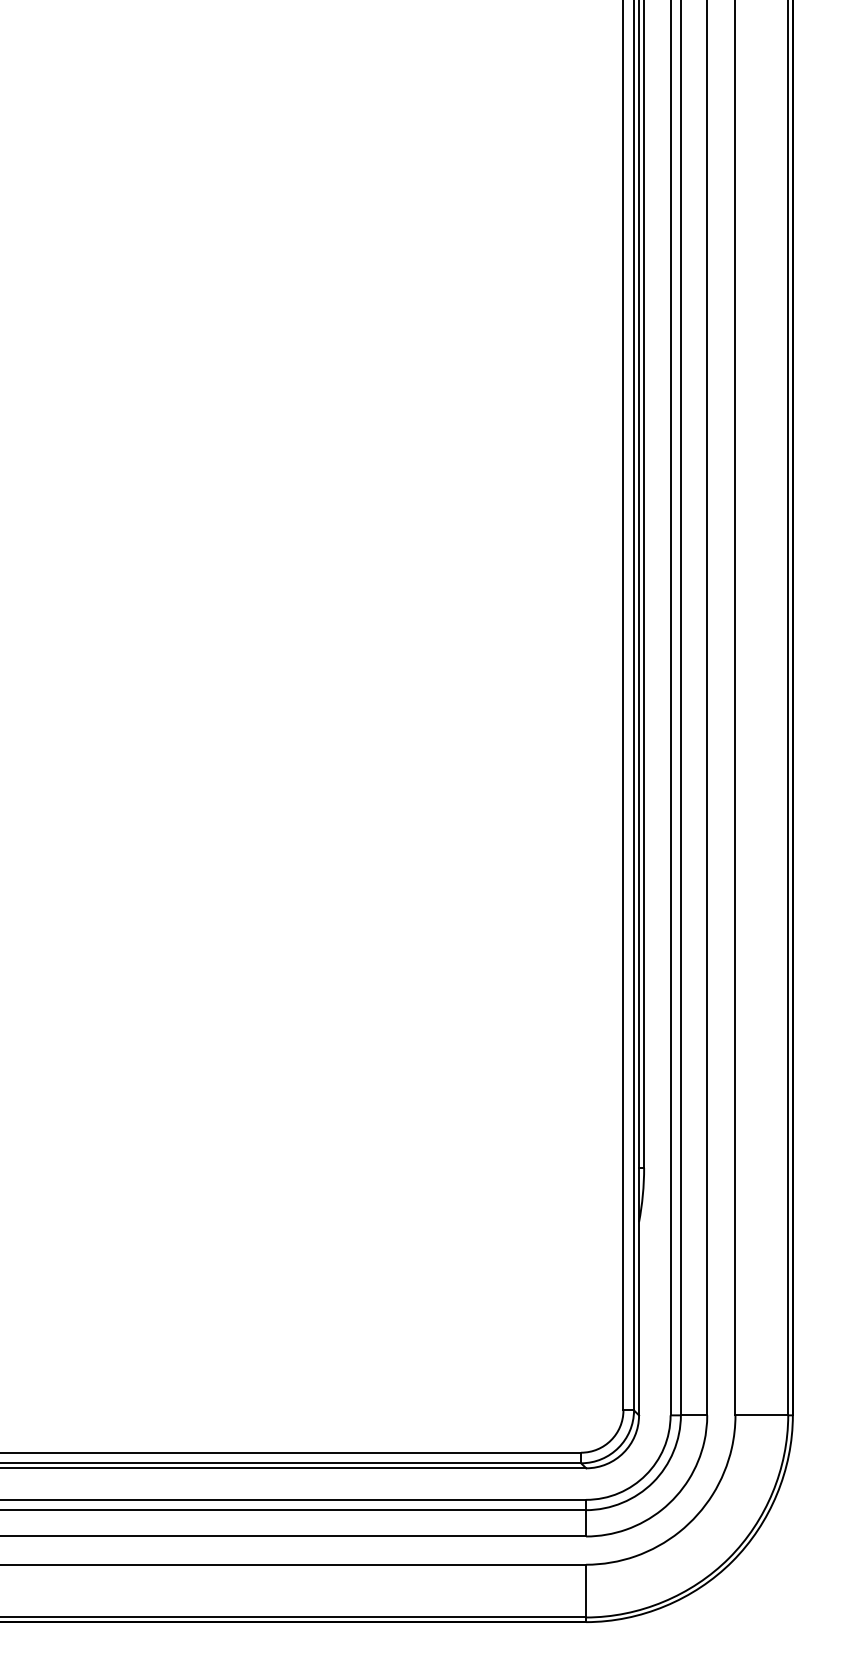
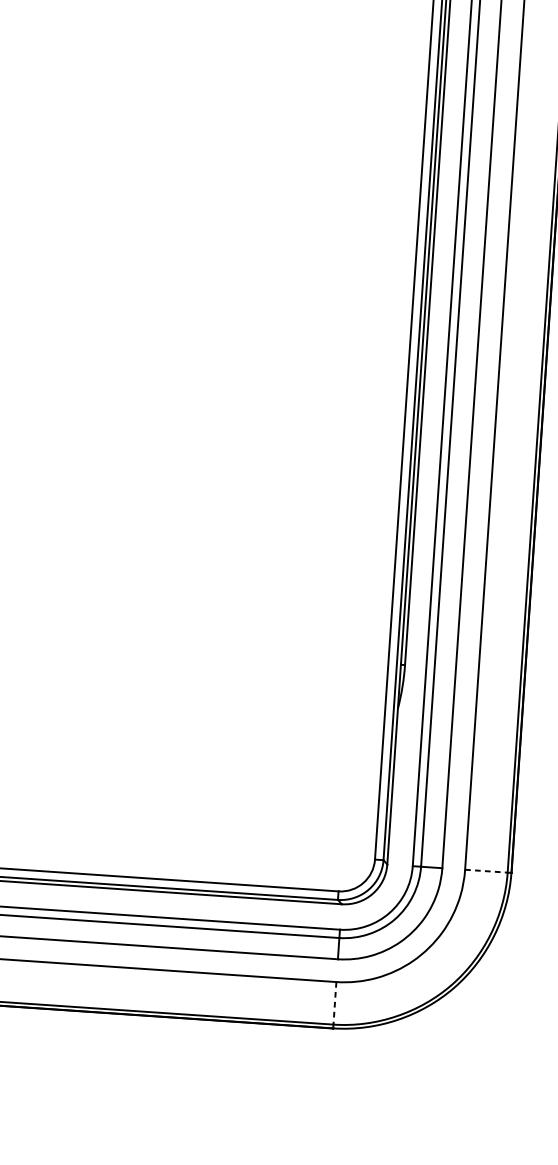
line: (762, 1415) -> (486, 871), solid -> dashed
line: (586, 1591) -> (335, 1003), solid -> dashed

